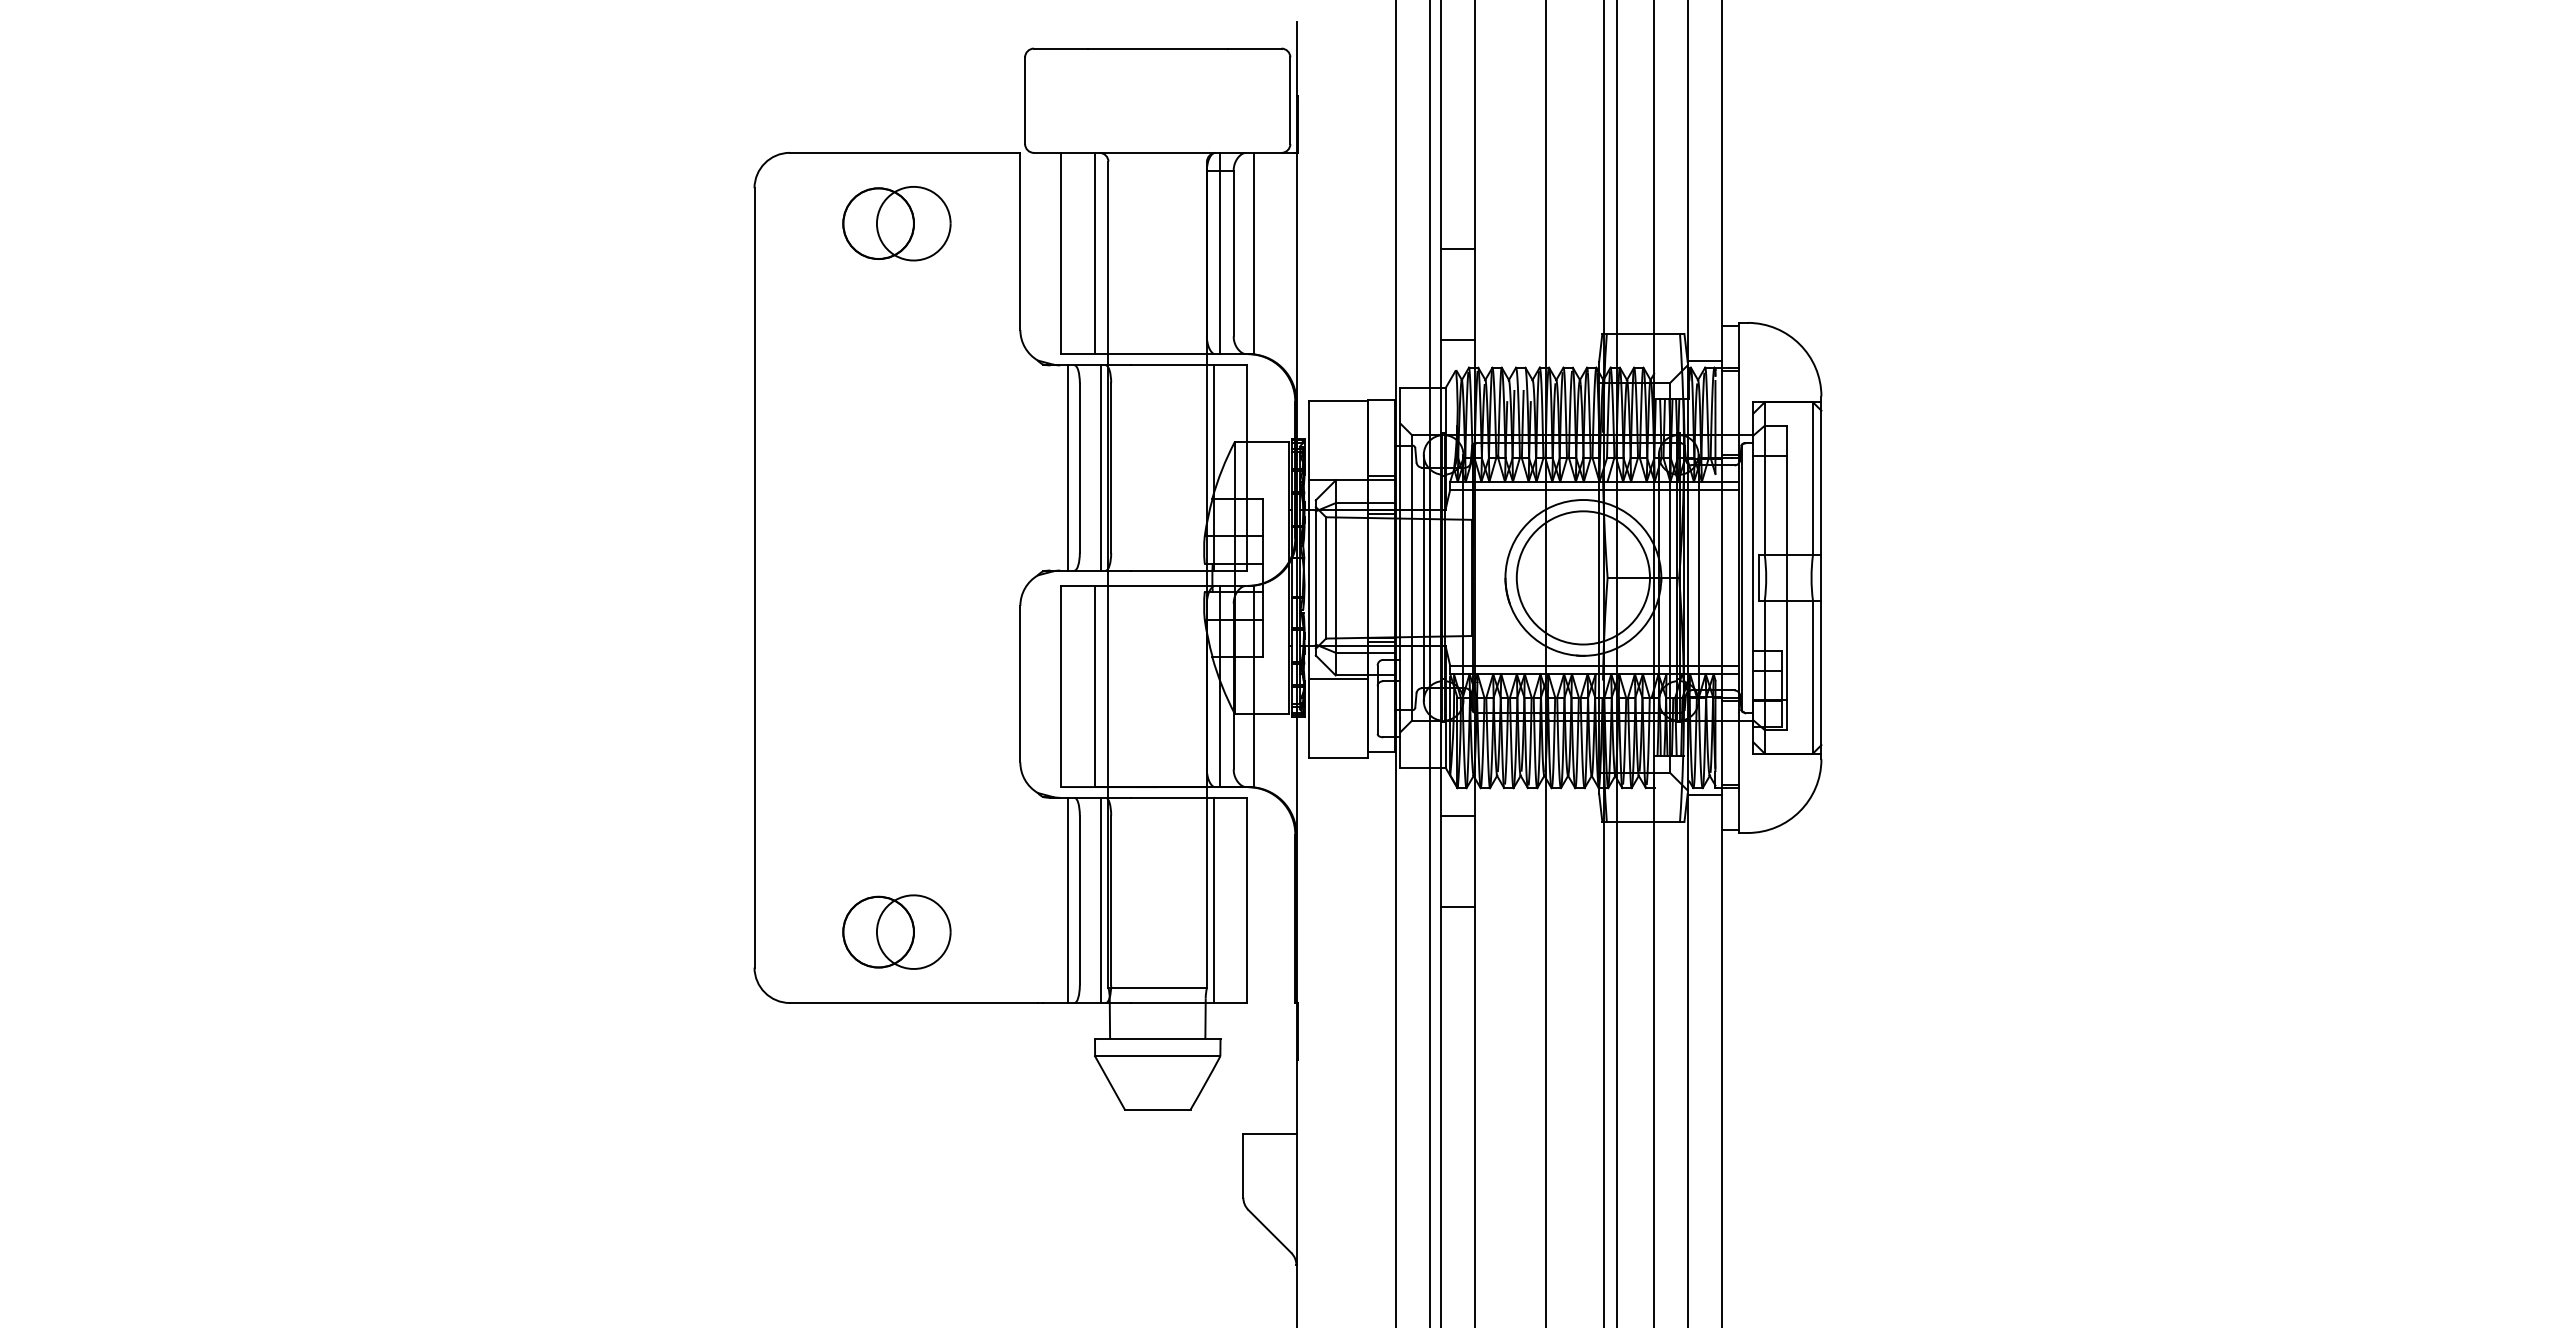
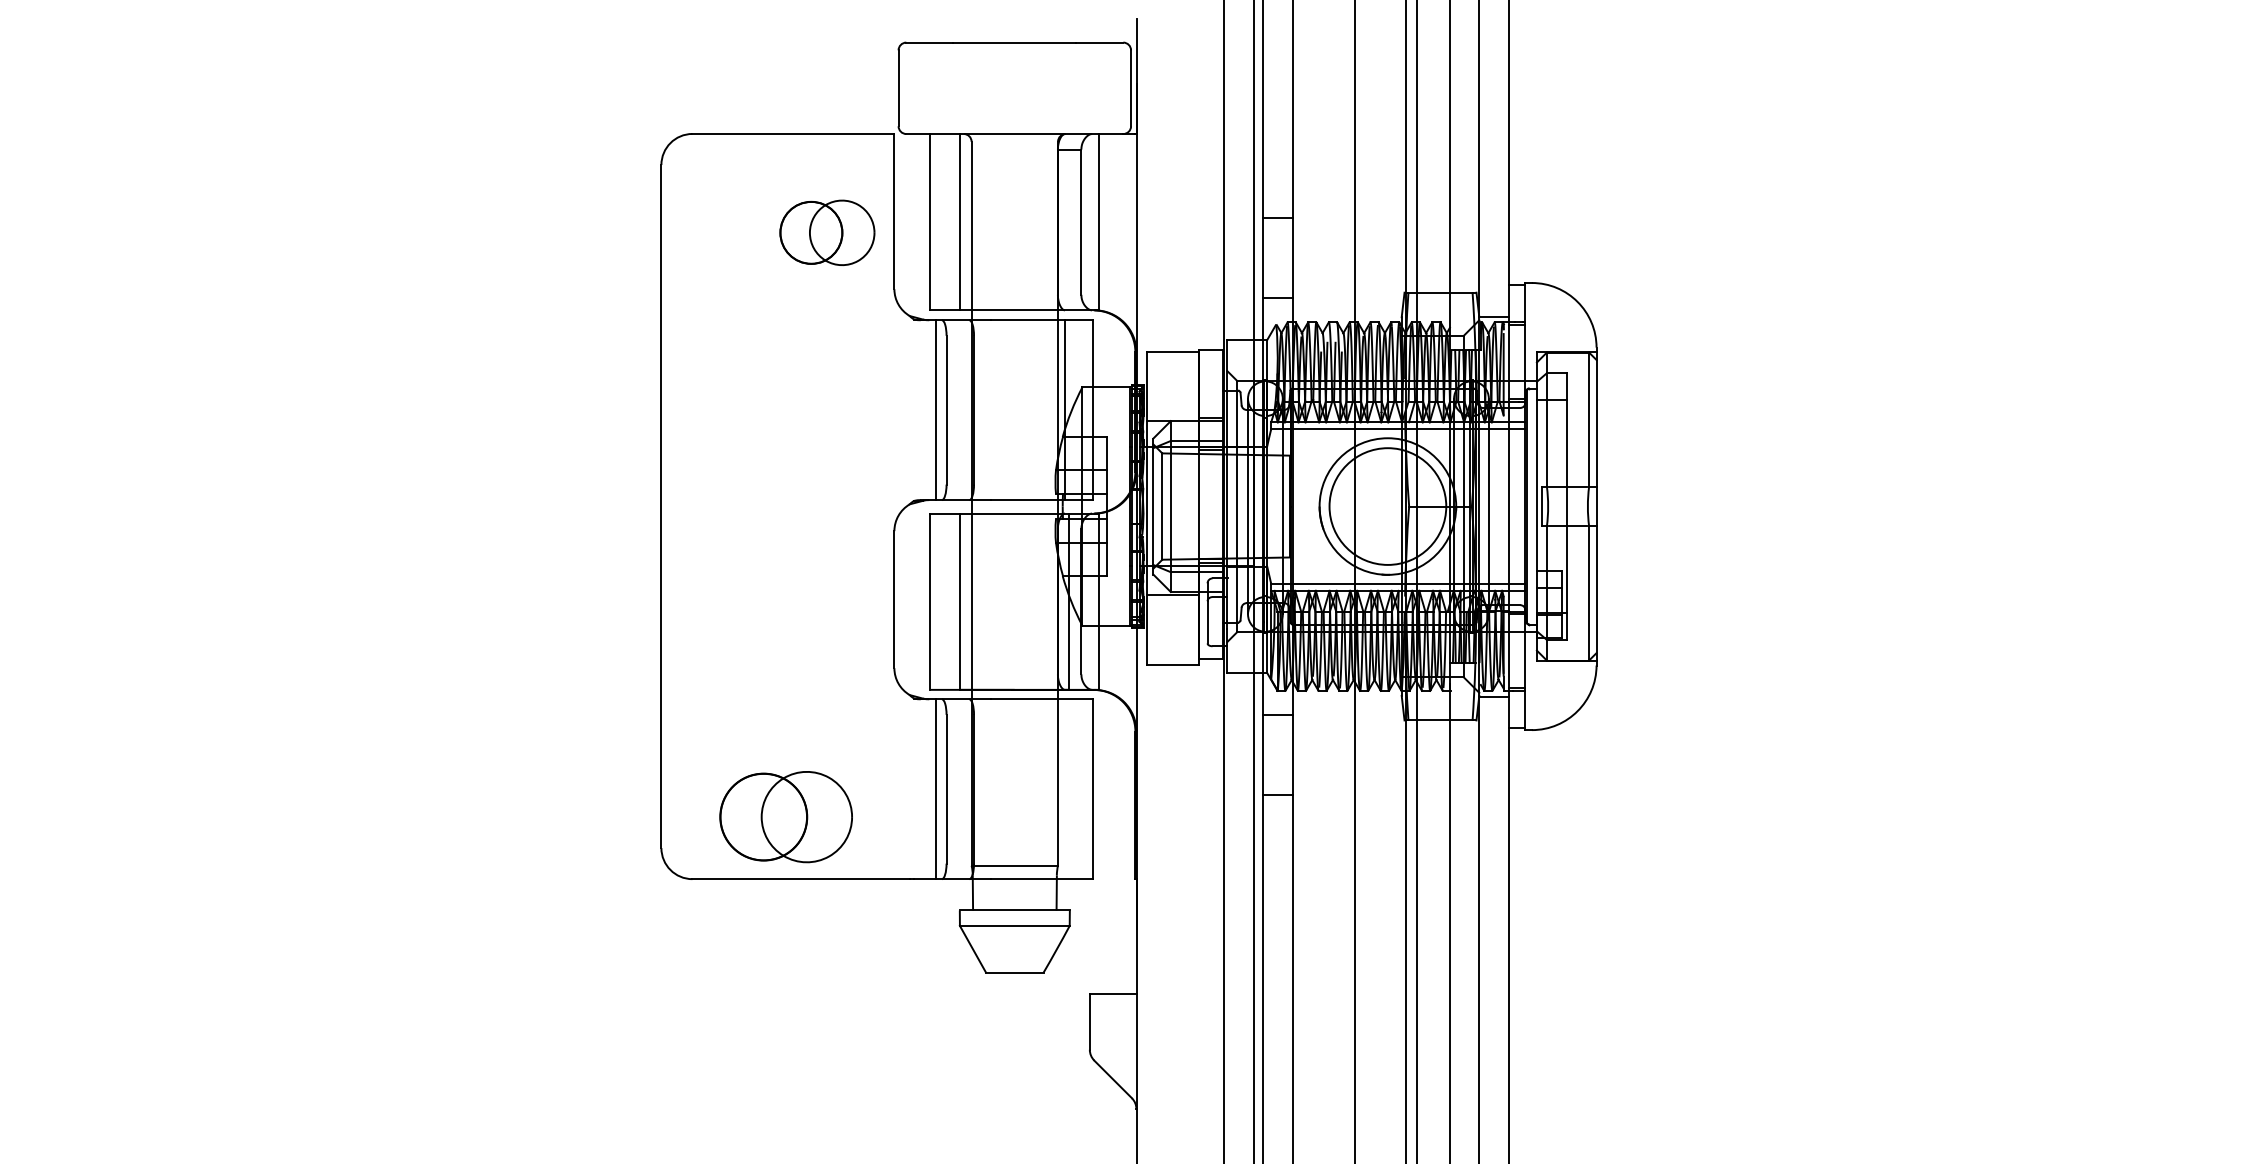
part: (896, 223) -> (827, 232), moved
line: (1220, 253) -> (1069, 222), removed
line: (1100, 467) -> (964, 409), removed
line: (1100, 900) -> (964, 789), removed
line: (1214, 900) -> (1064, 789), removed
part: (896, 931) -> (785, 816), size x1.4

